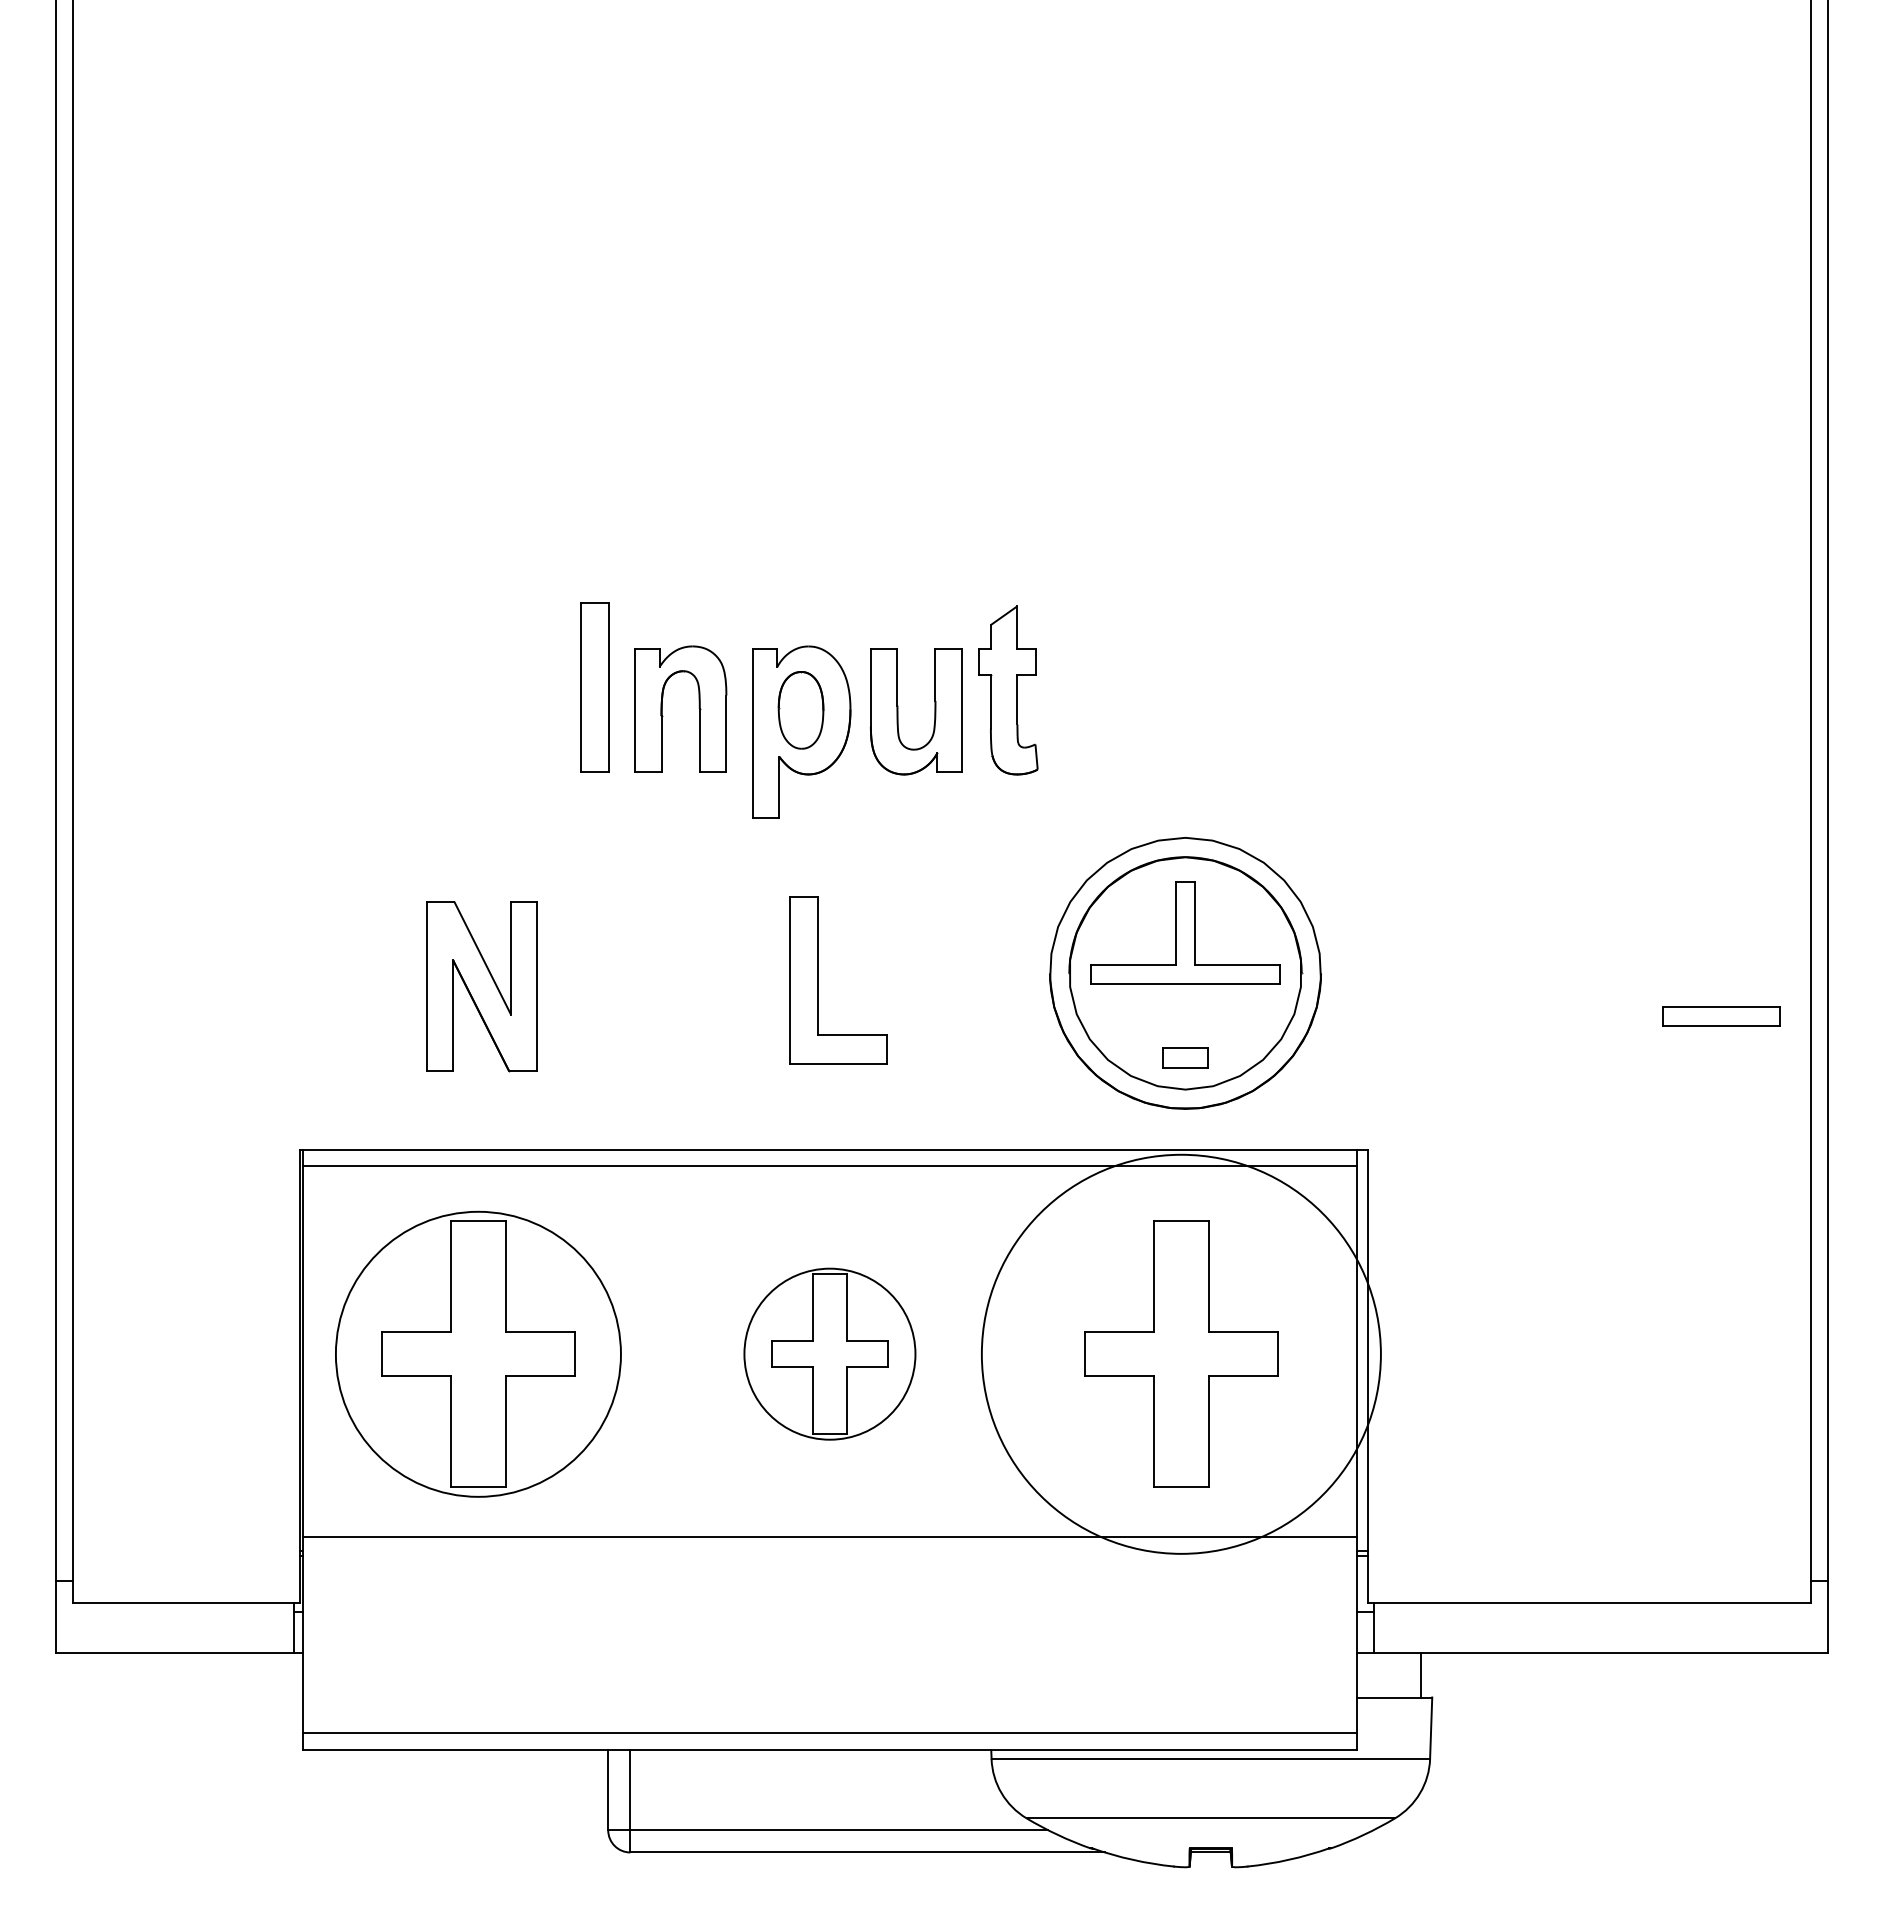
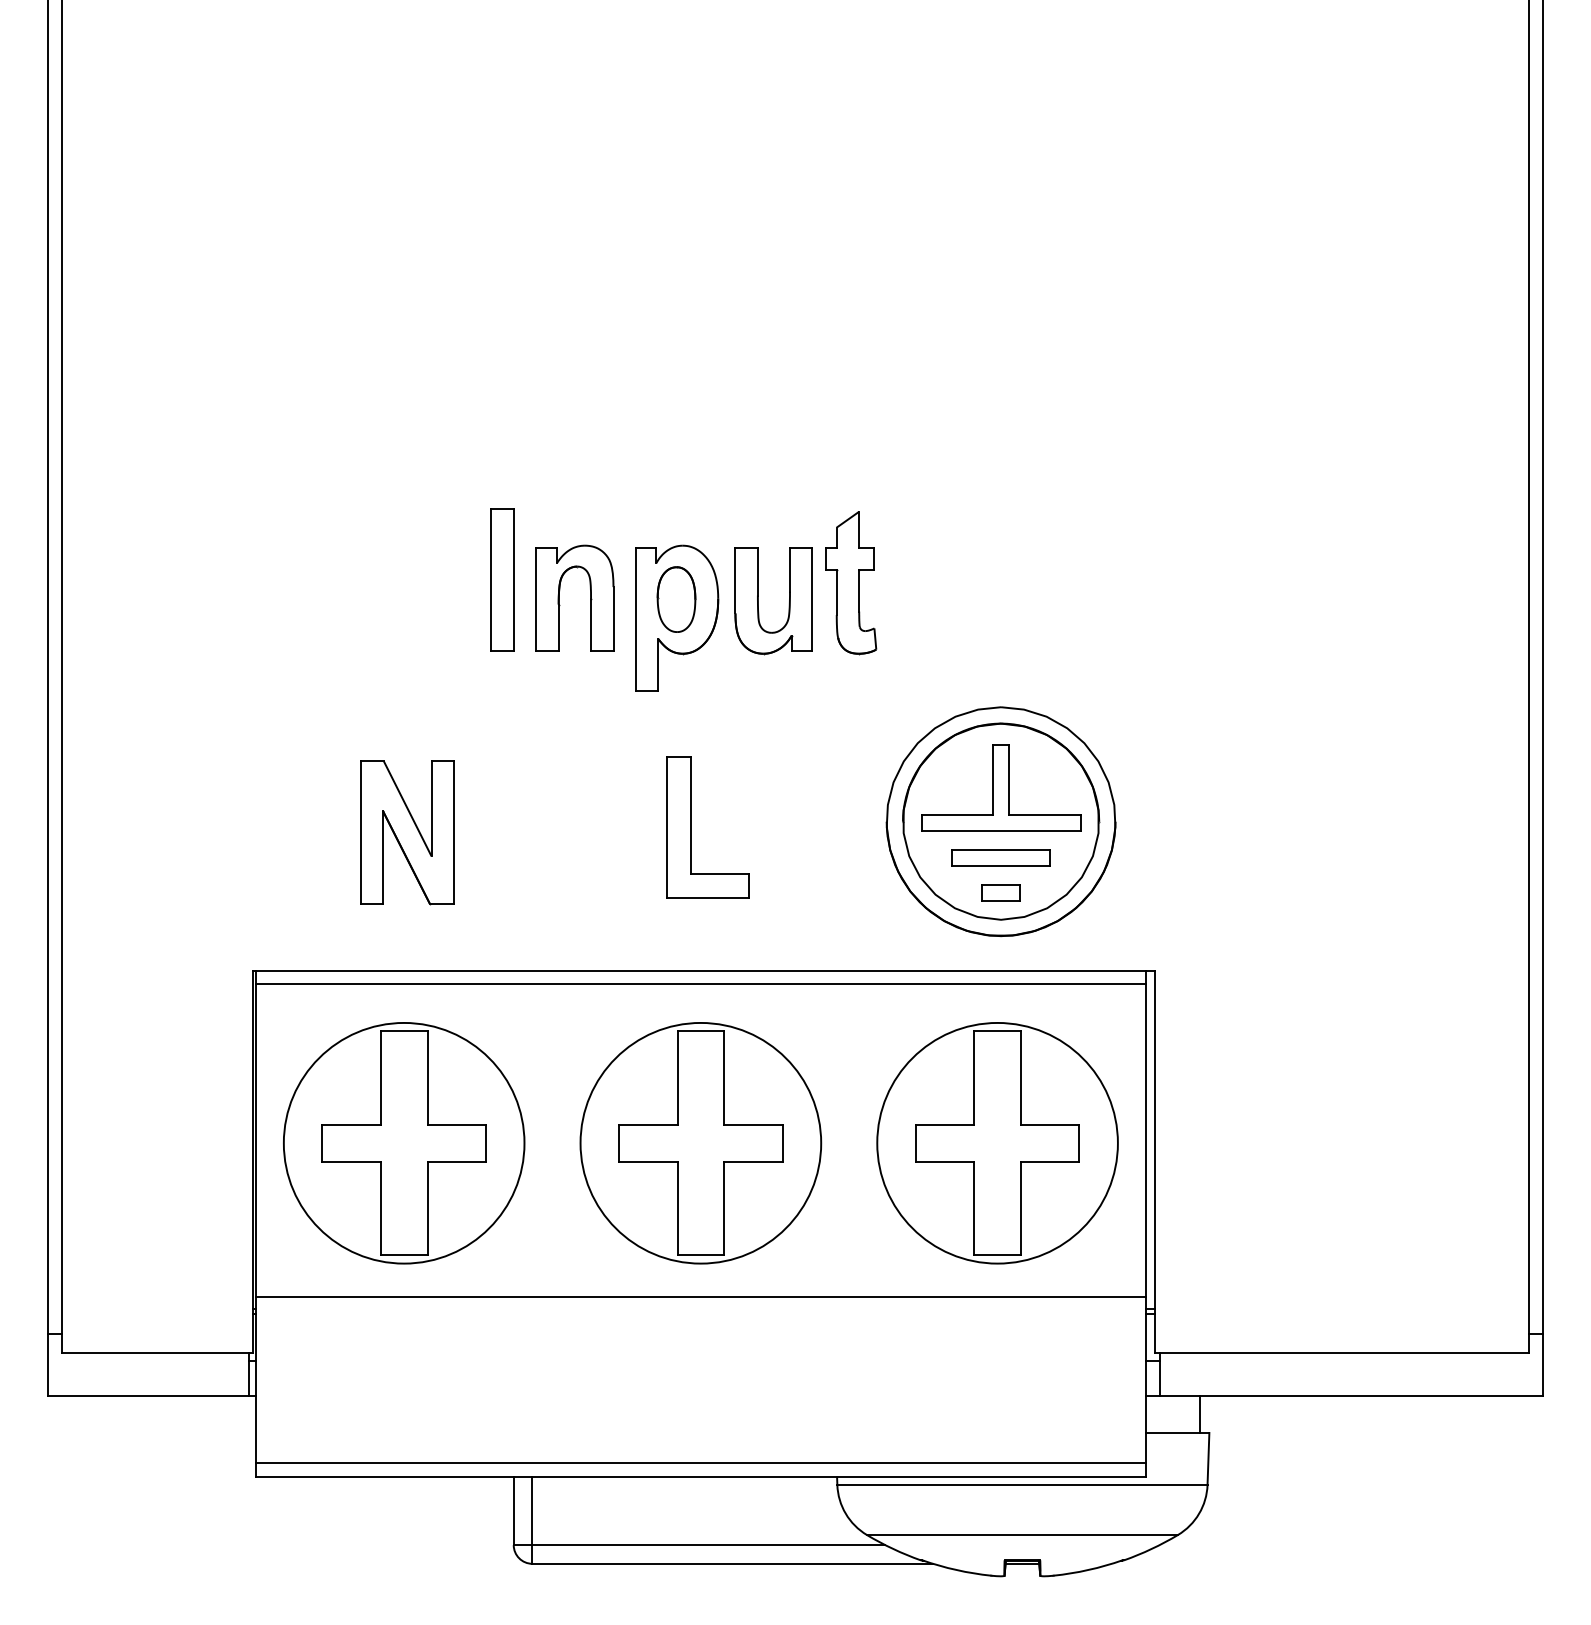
part: (1721, 1016) -> (1001, 858), moved
part: (829, 1353) -> (700, 1142), size x1.67
circle: (1180, 1353) -> (996, 1142), size x0.71

